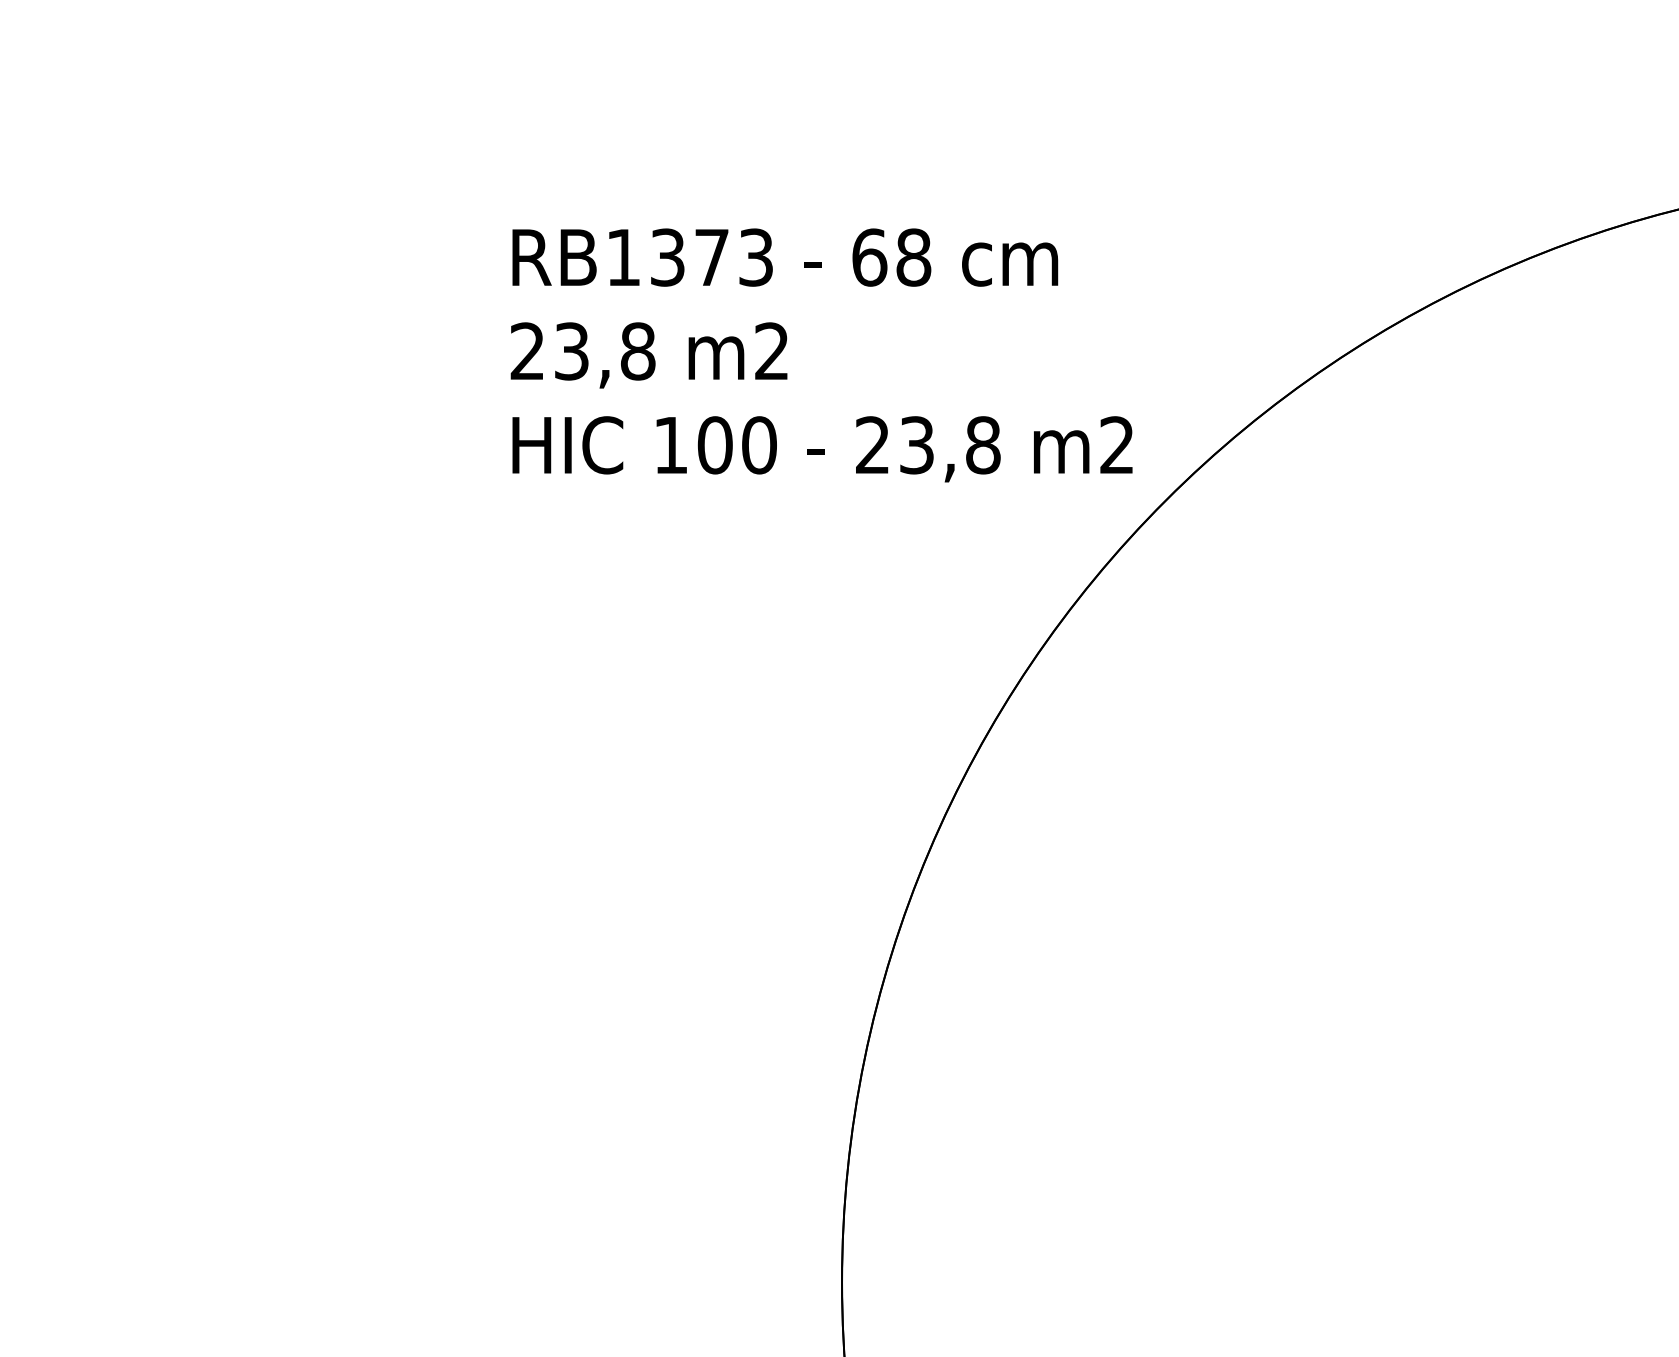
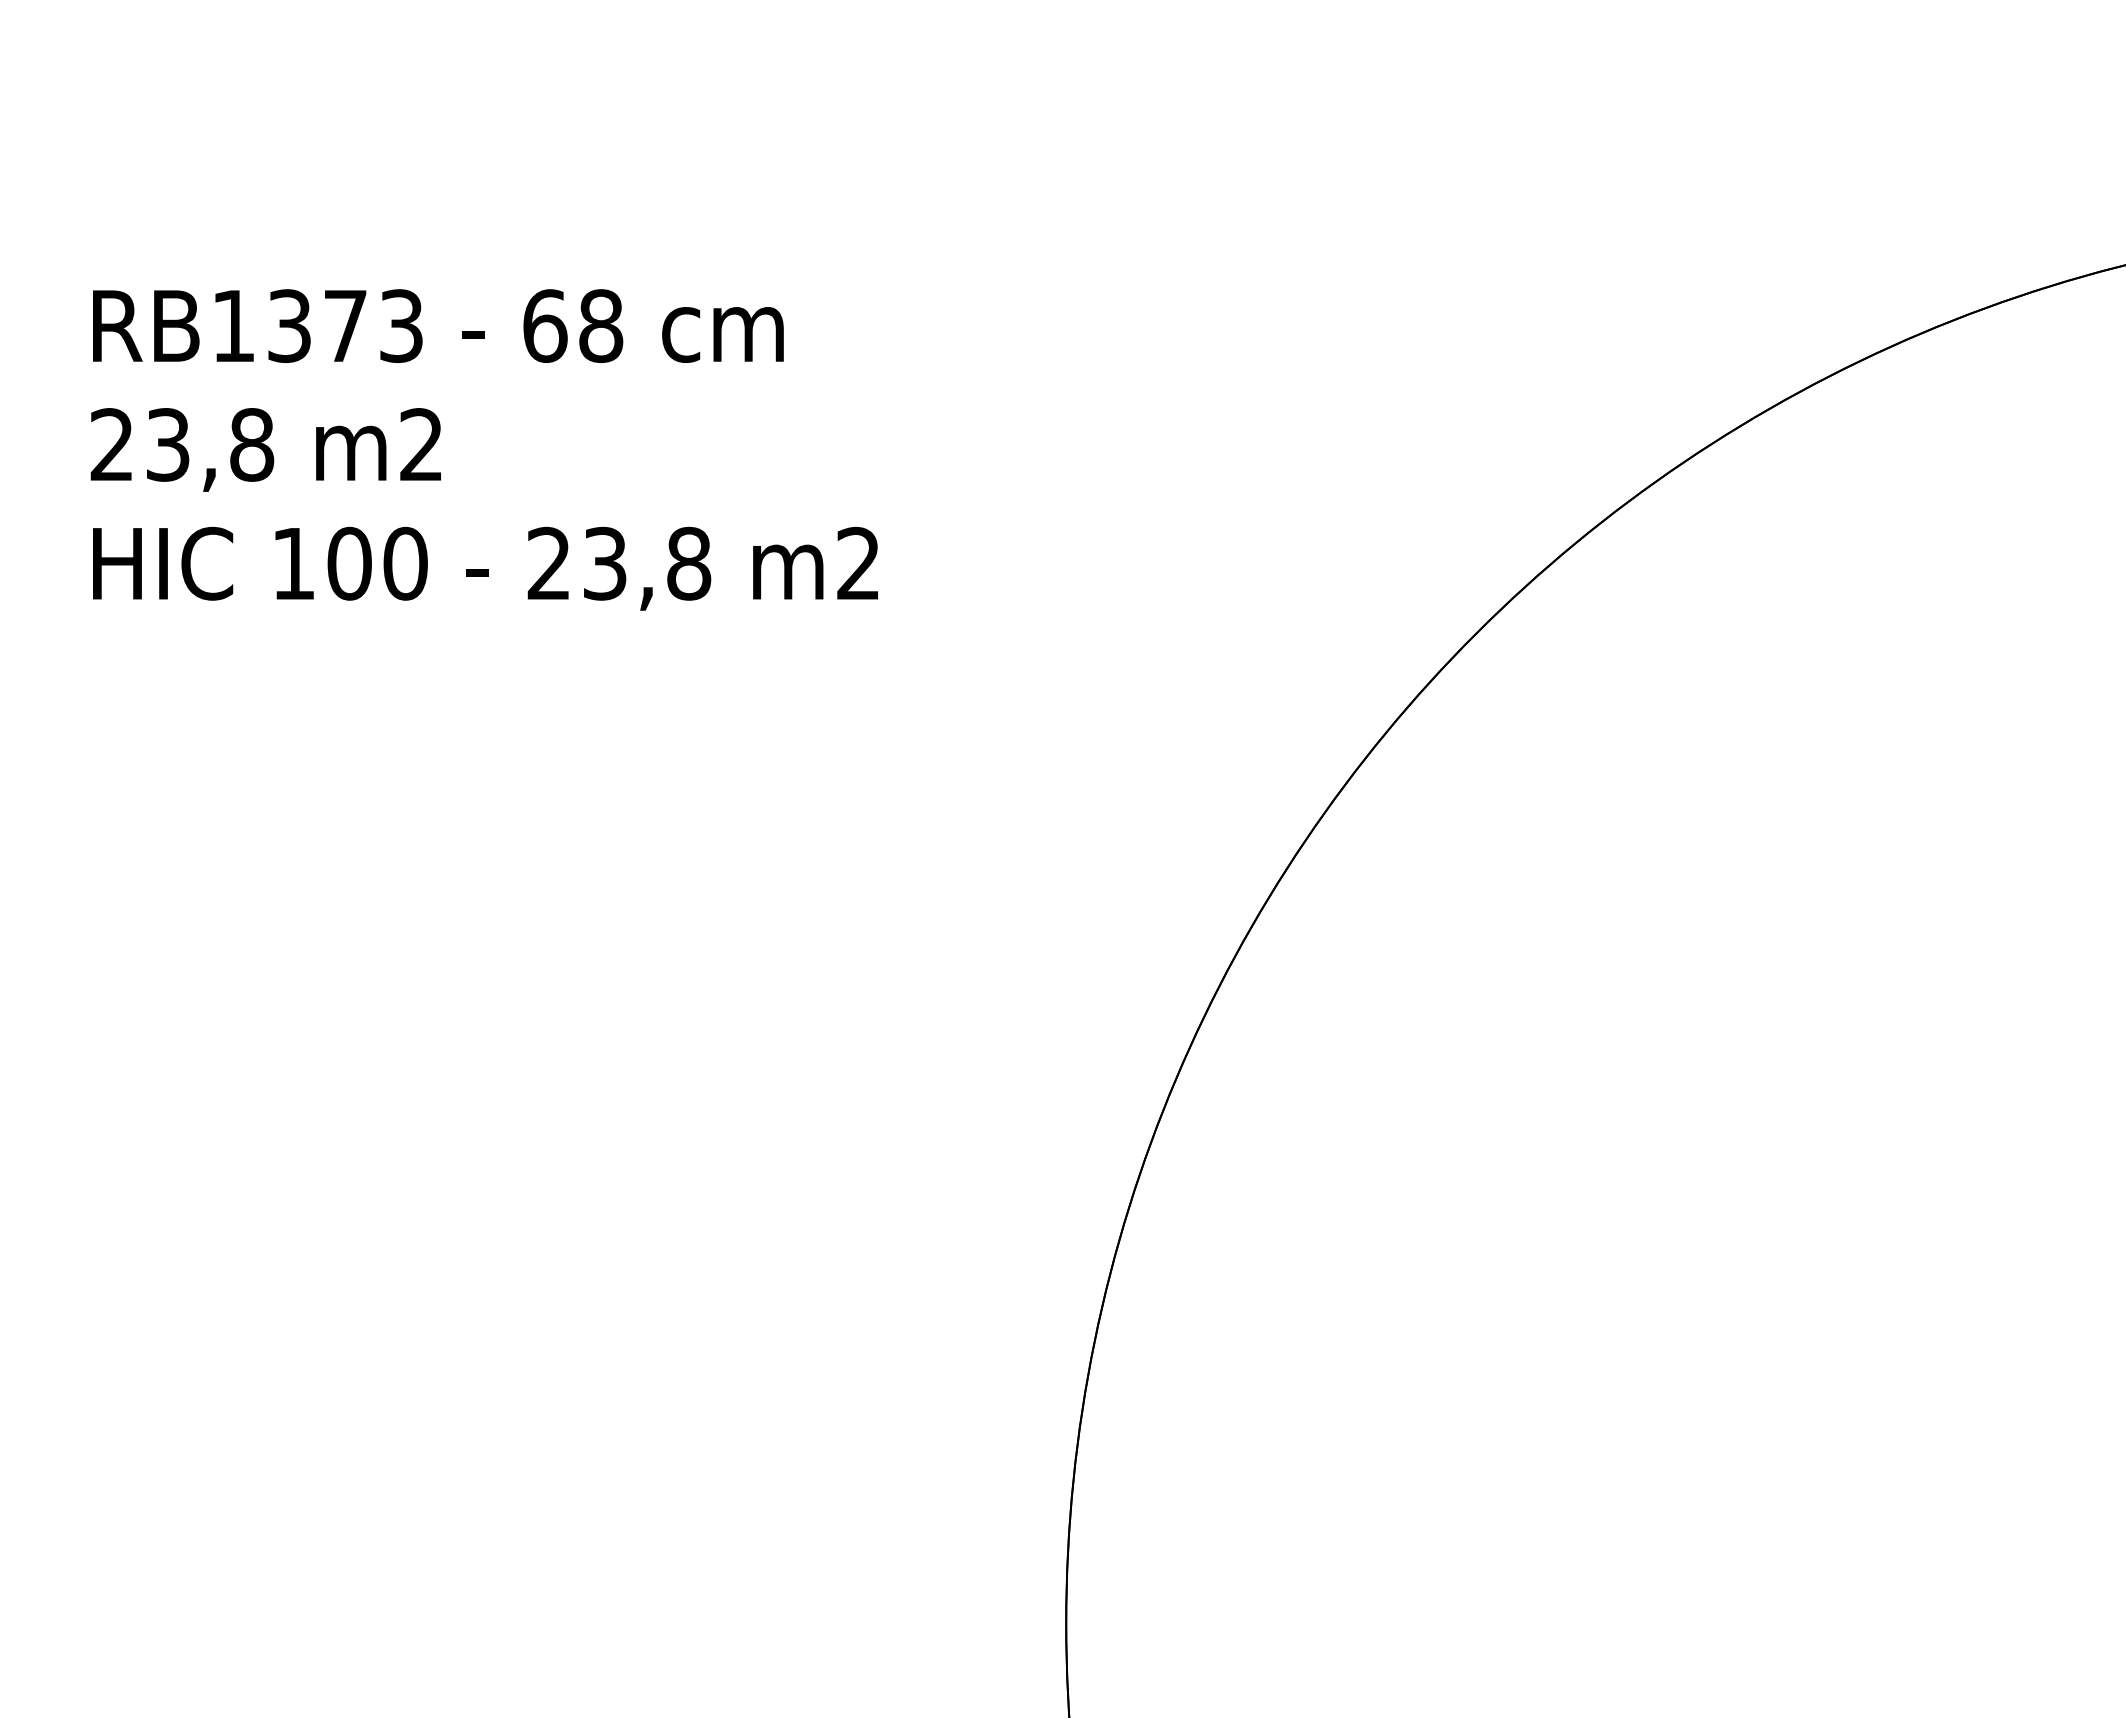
text: (820, 355) -> (483, 449), moved

